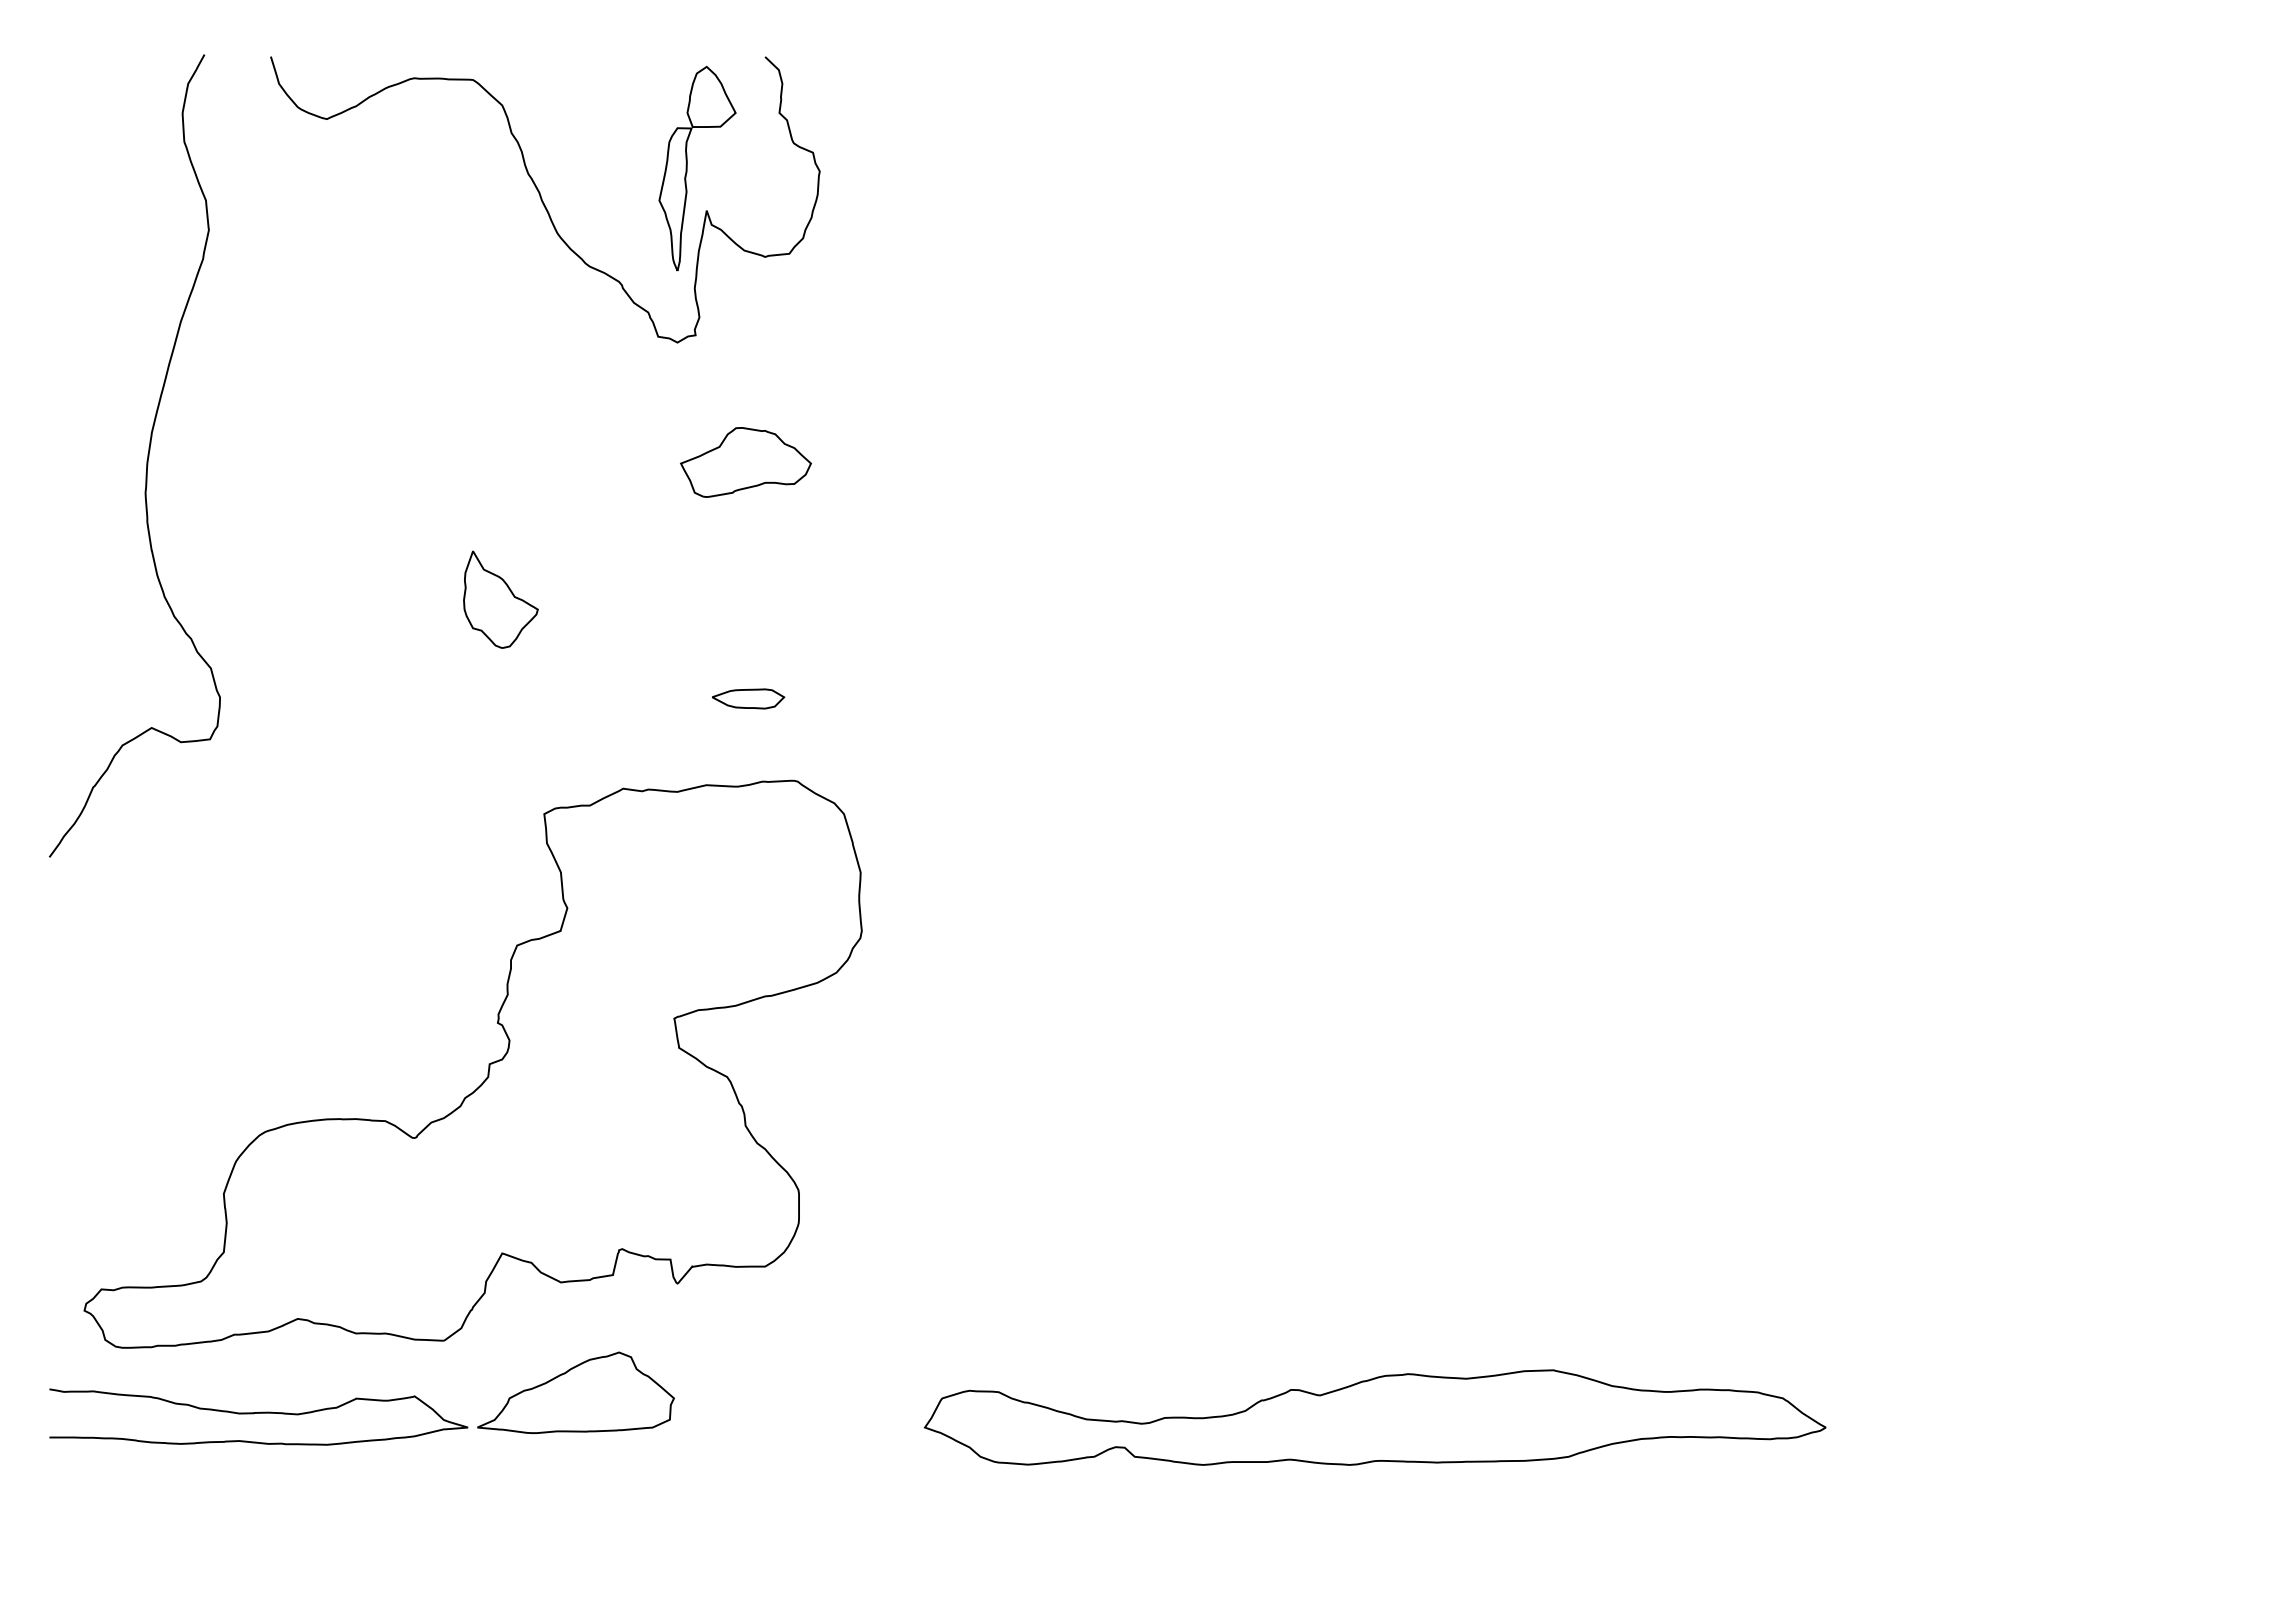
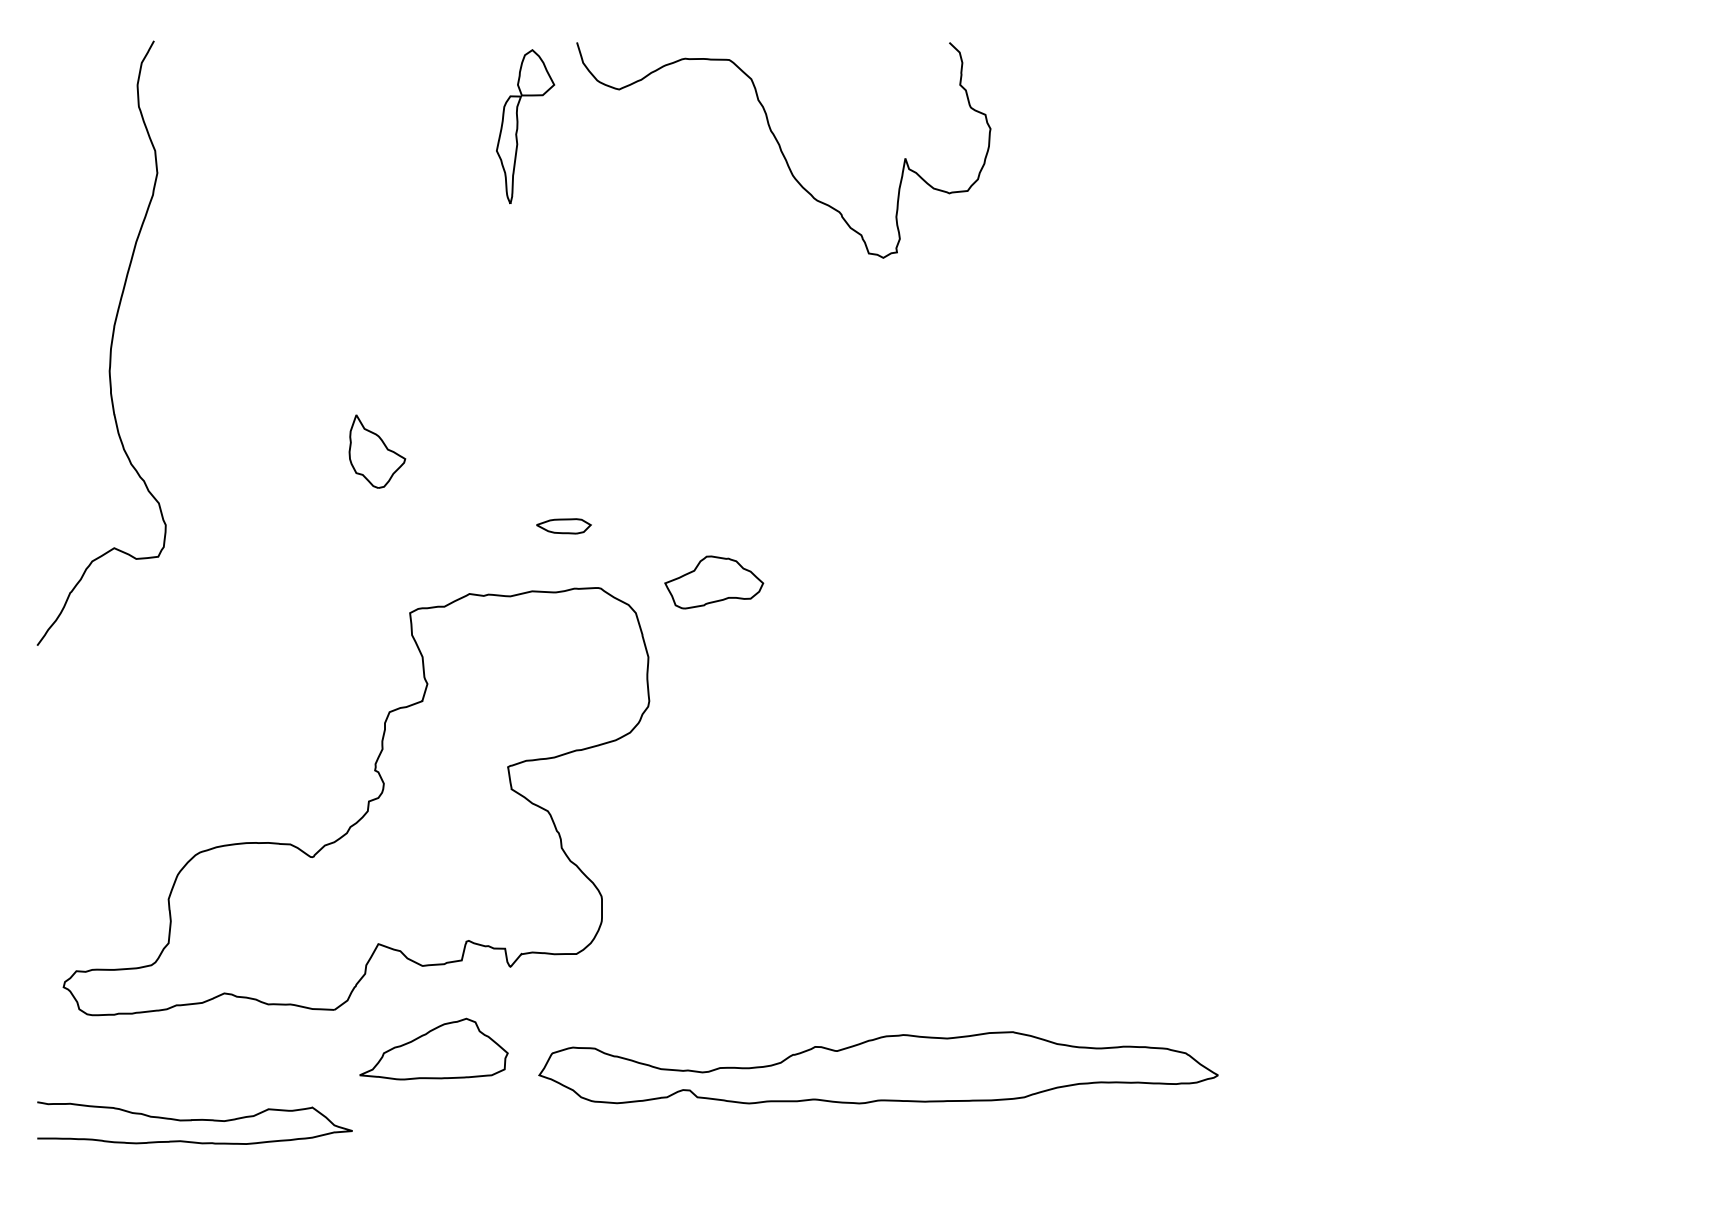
curve: (543, 201) -> (782, 151), moved
part: (745, 462) -> (713, 582), moved
curve: (258, 1413) -> (194, 1120), moved
part: (1374, 1417) -> (878, 1067), moved

